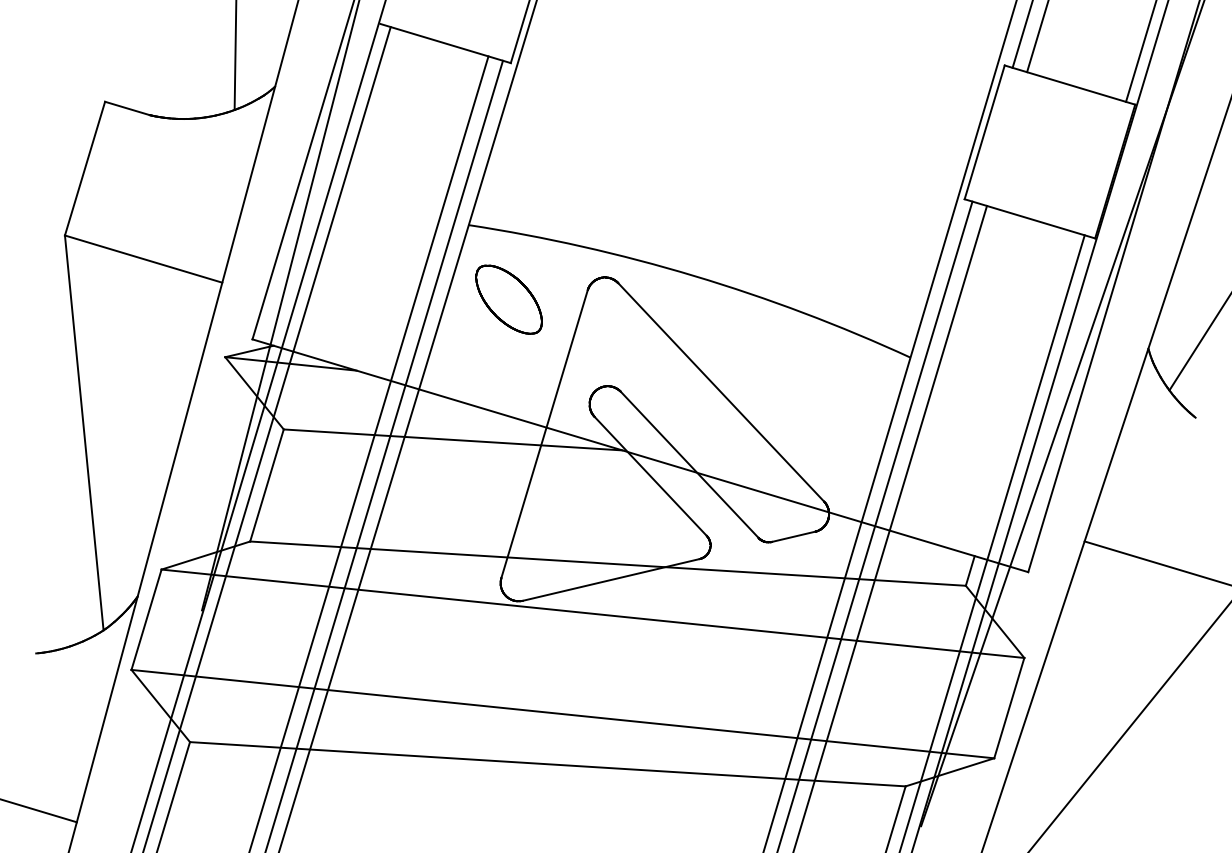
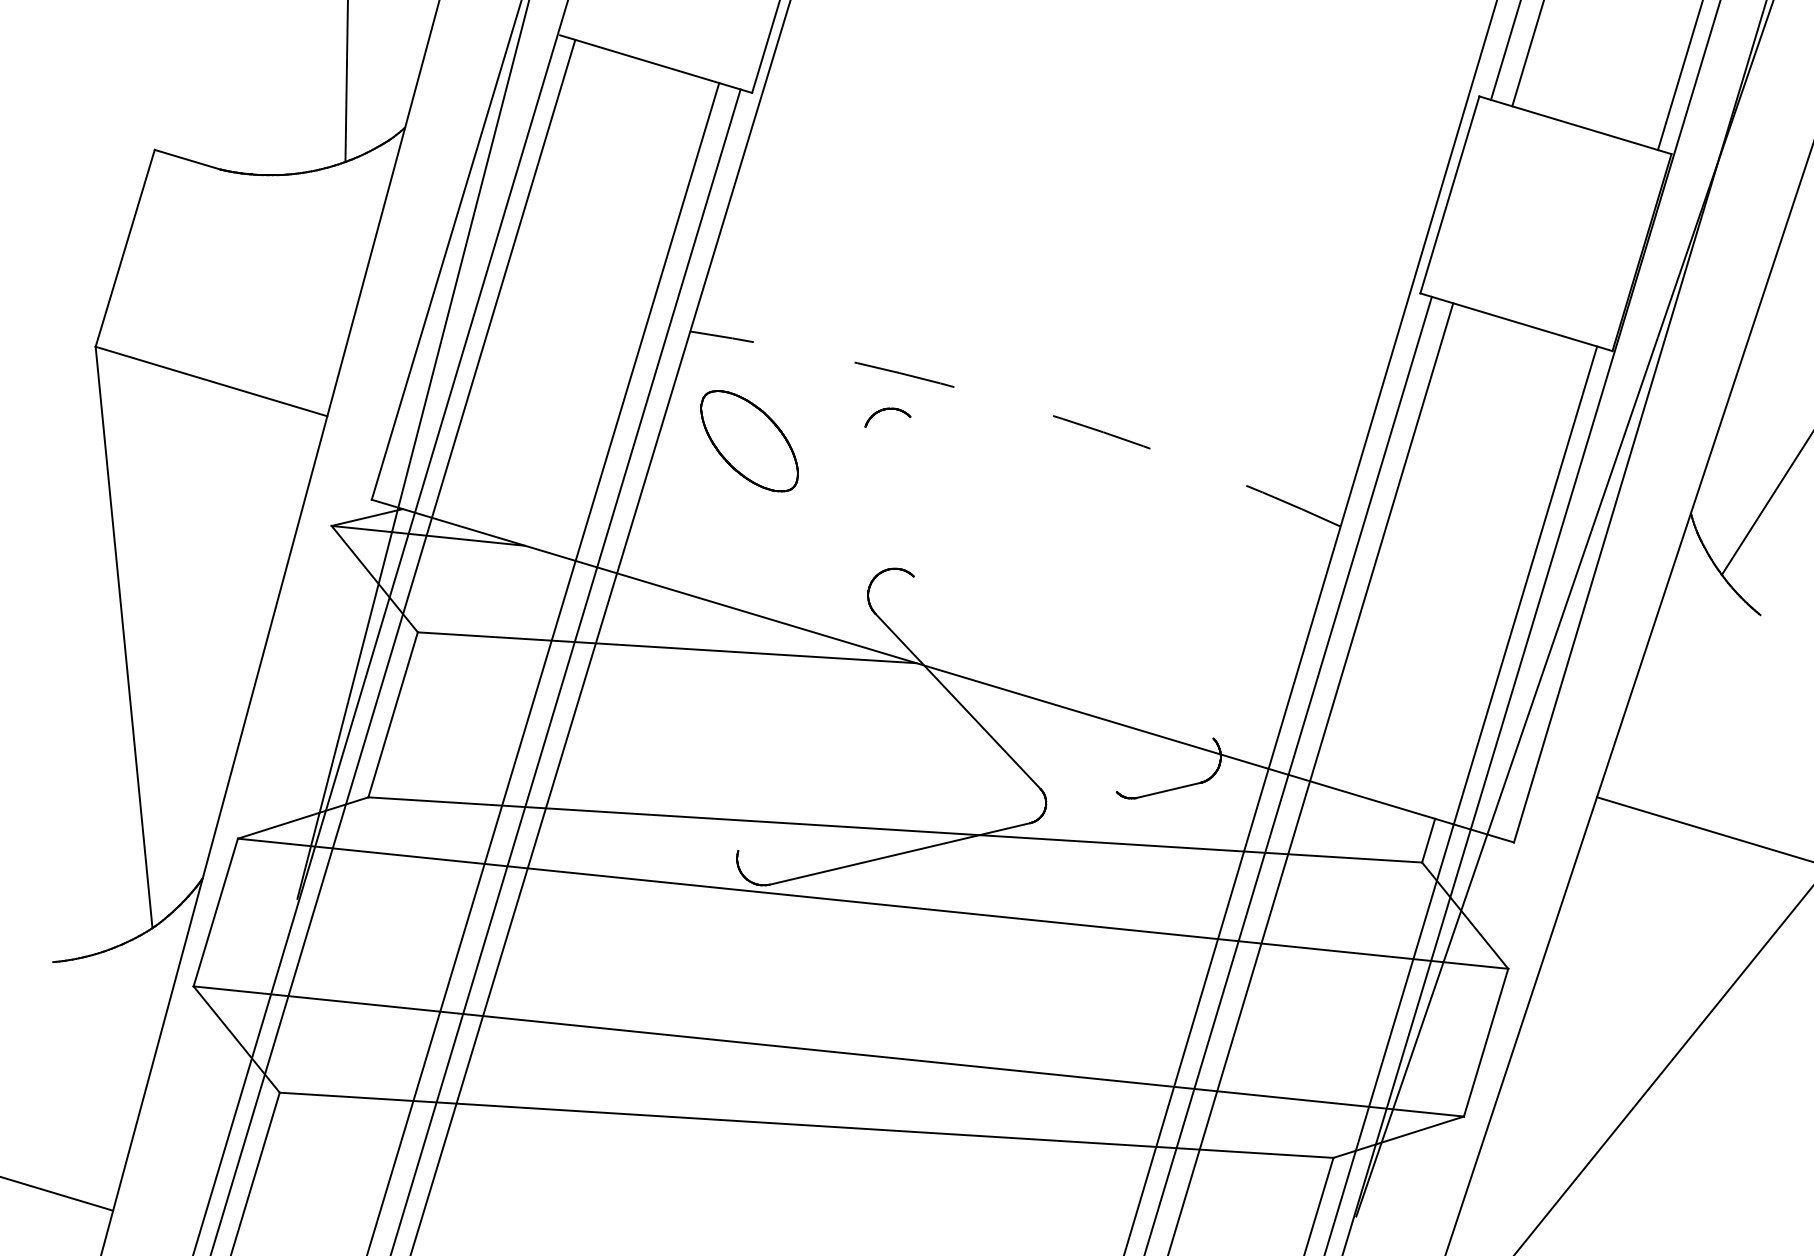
arc: (694, 276) -> (1022, 407), solid -> dashed
line: (721, 392) -> (1062, 577), removed
line: (544, 433) -> (801, 638), removed
line: (689, 464) -> (1015, 683), removed

